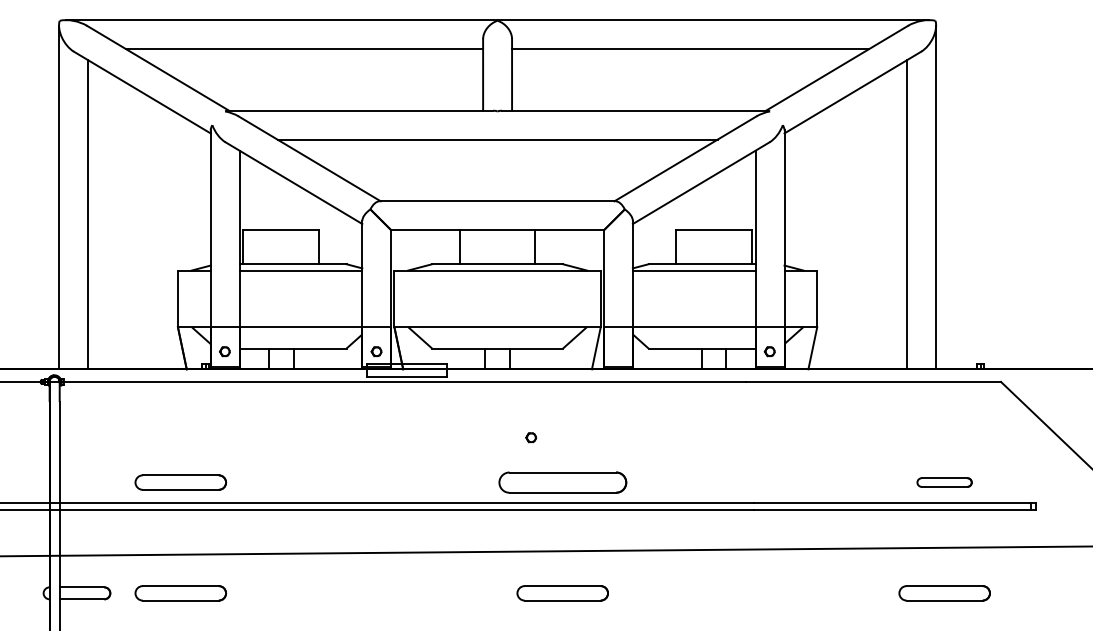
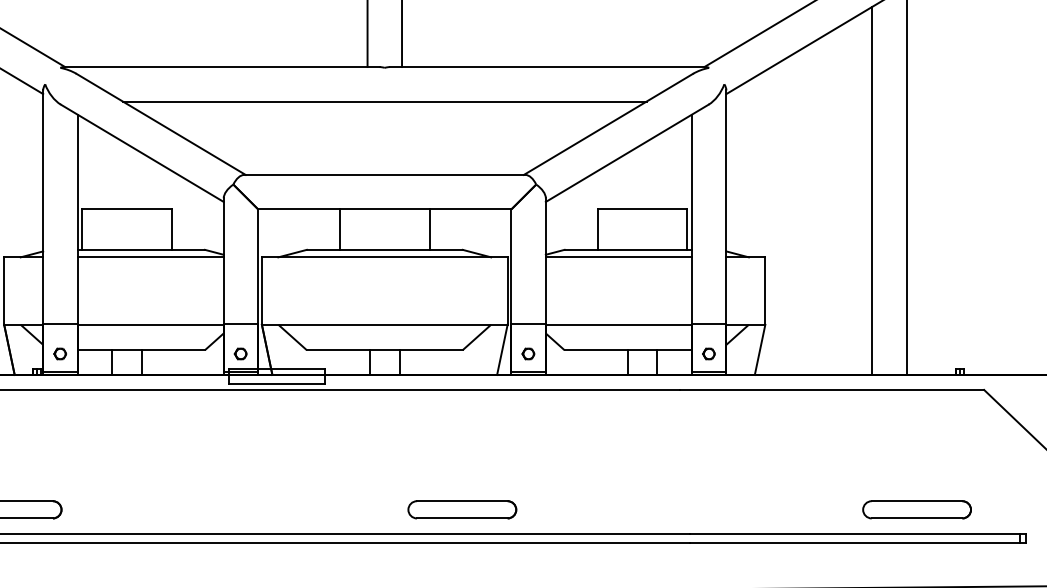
part: (531, 437) -> (528, 353), moved
part: (562, 482) -> (462, 509), size x0.71
part: (944, 482) -> (916, 509), size x1.67

